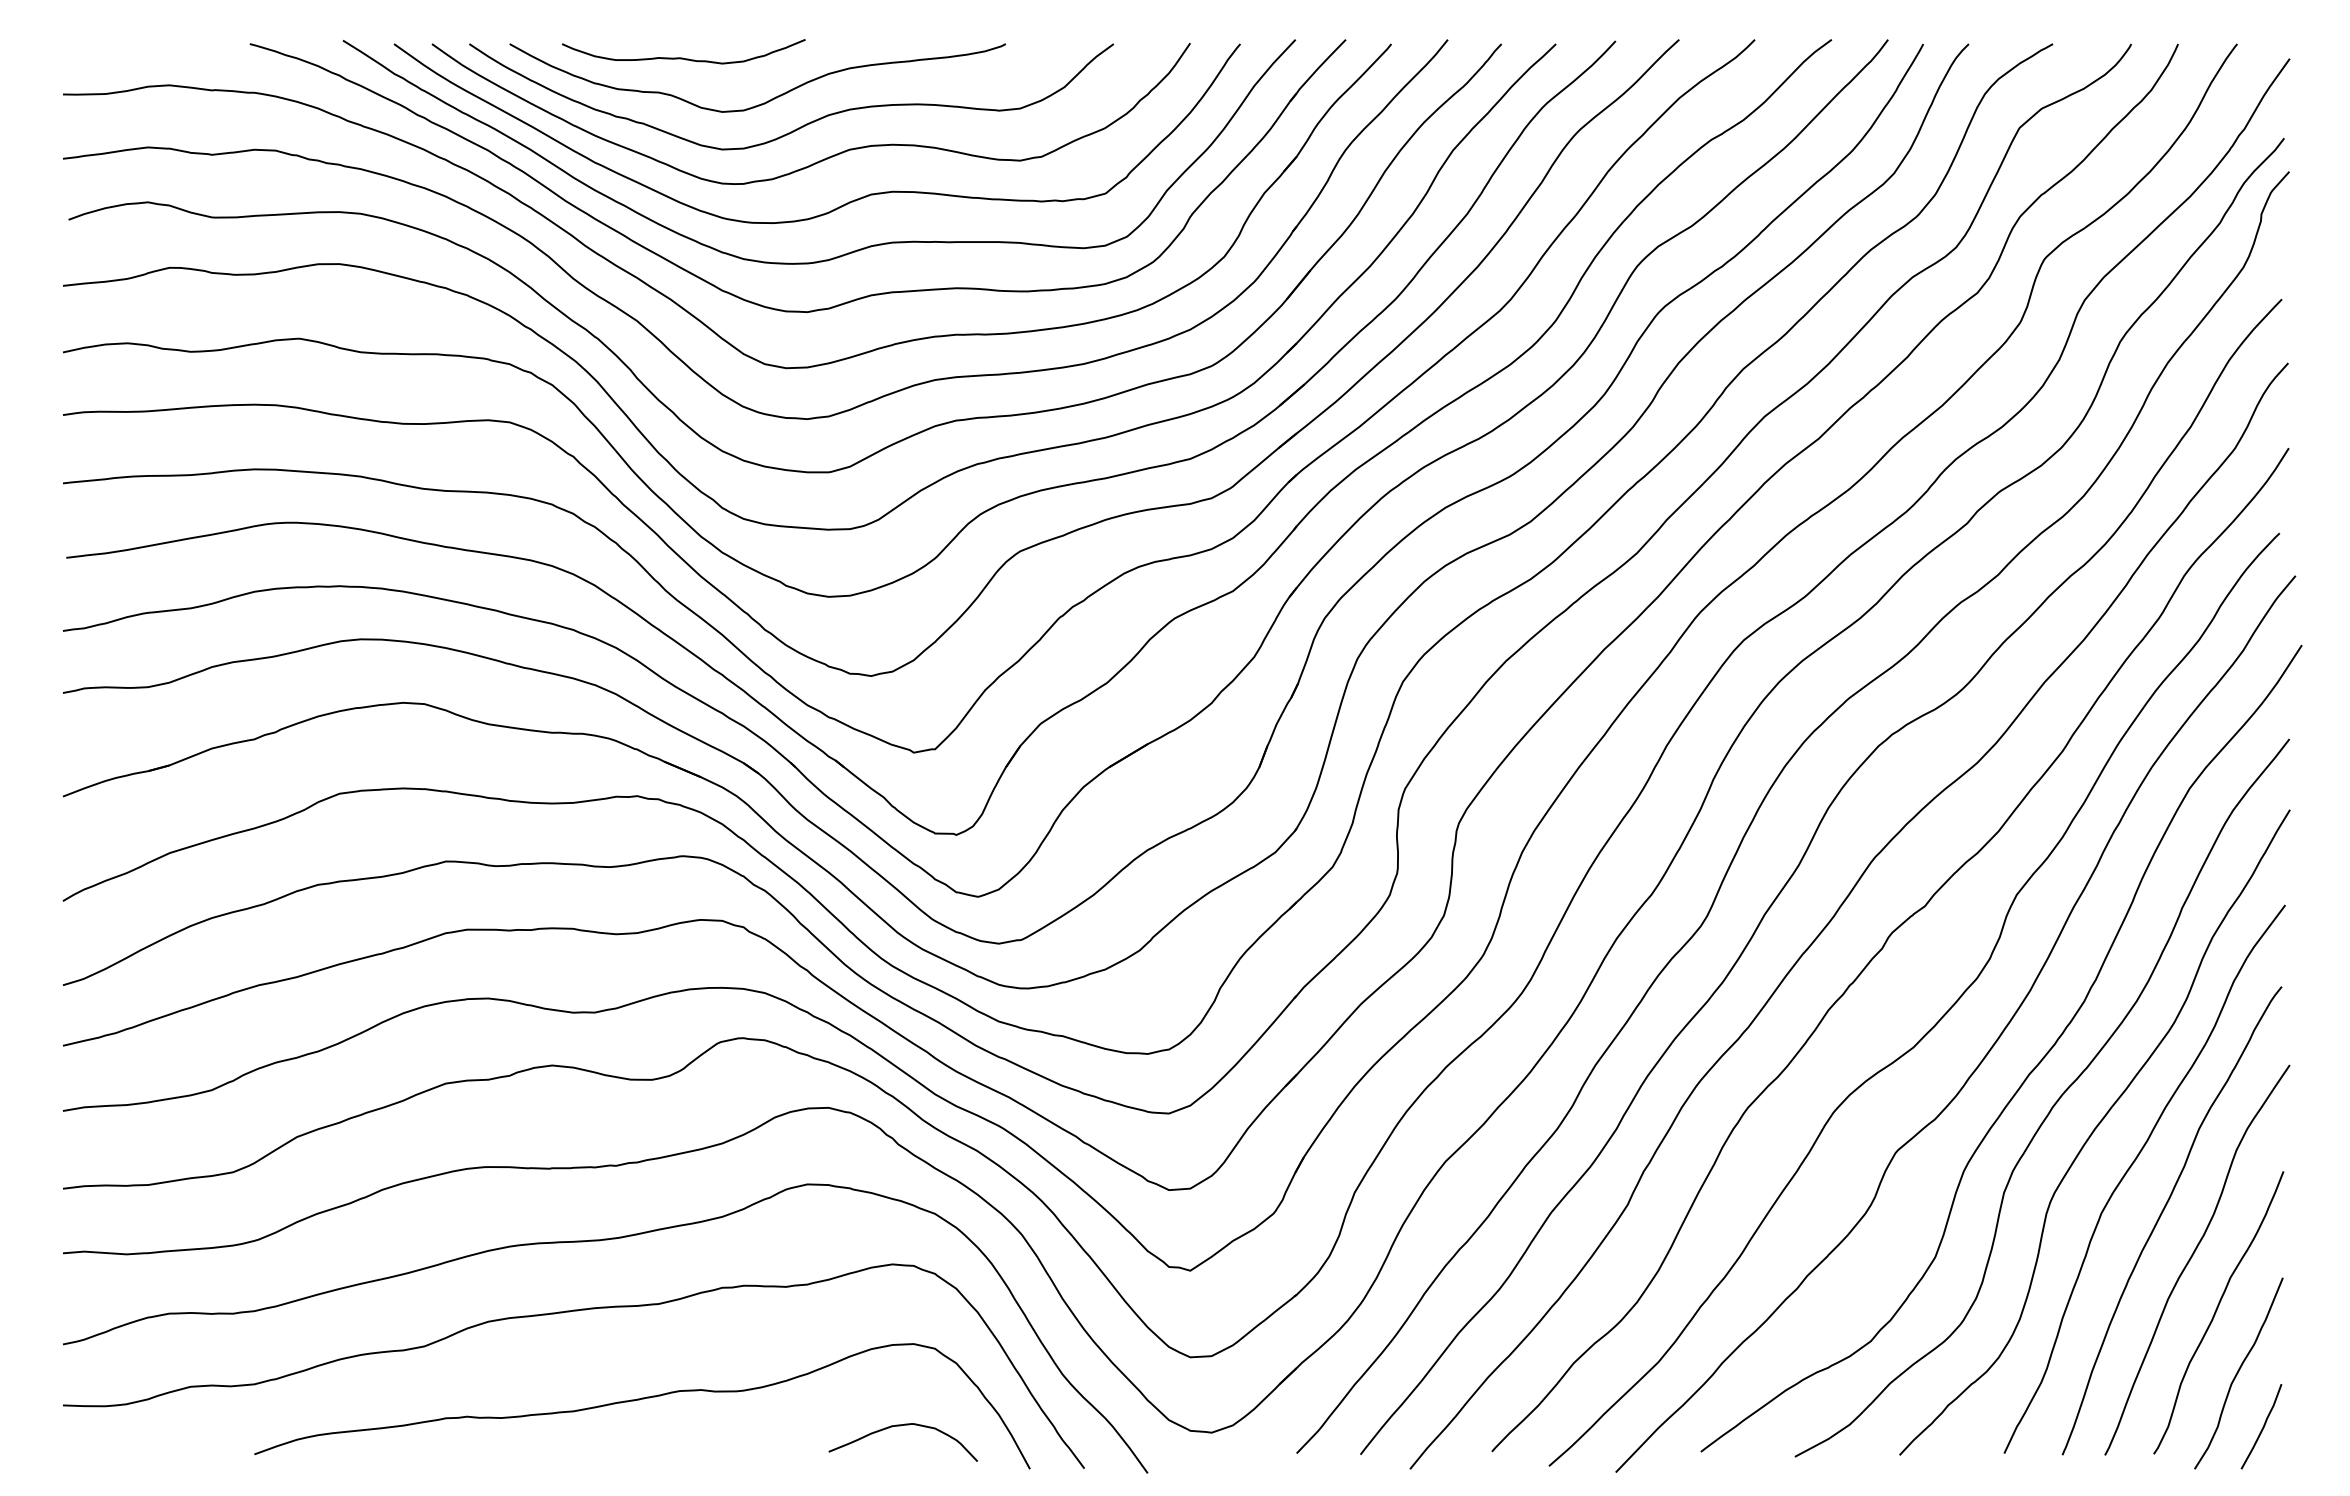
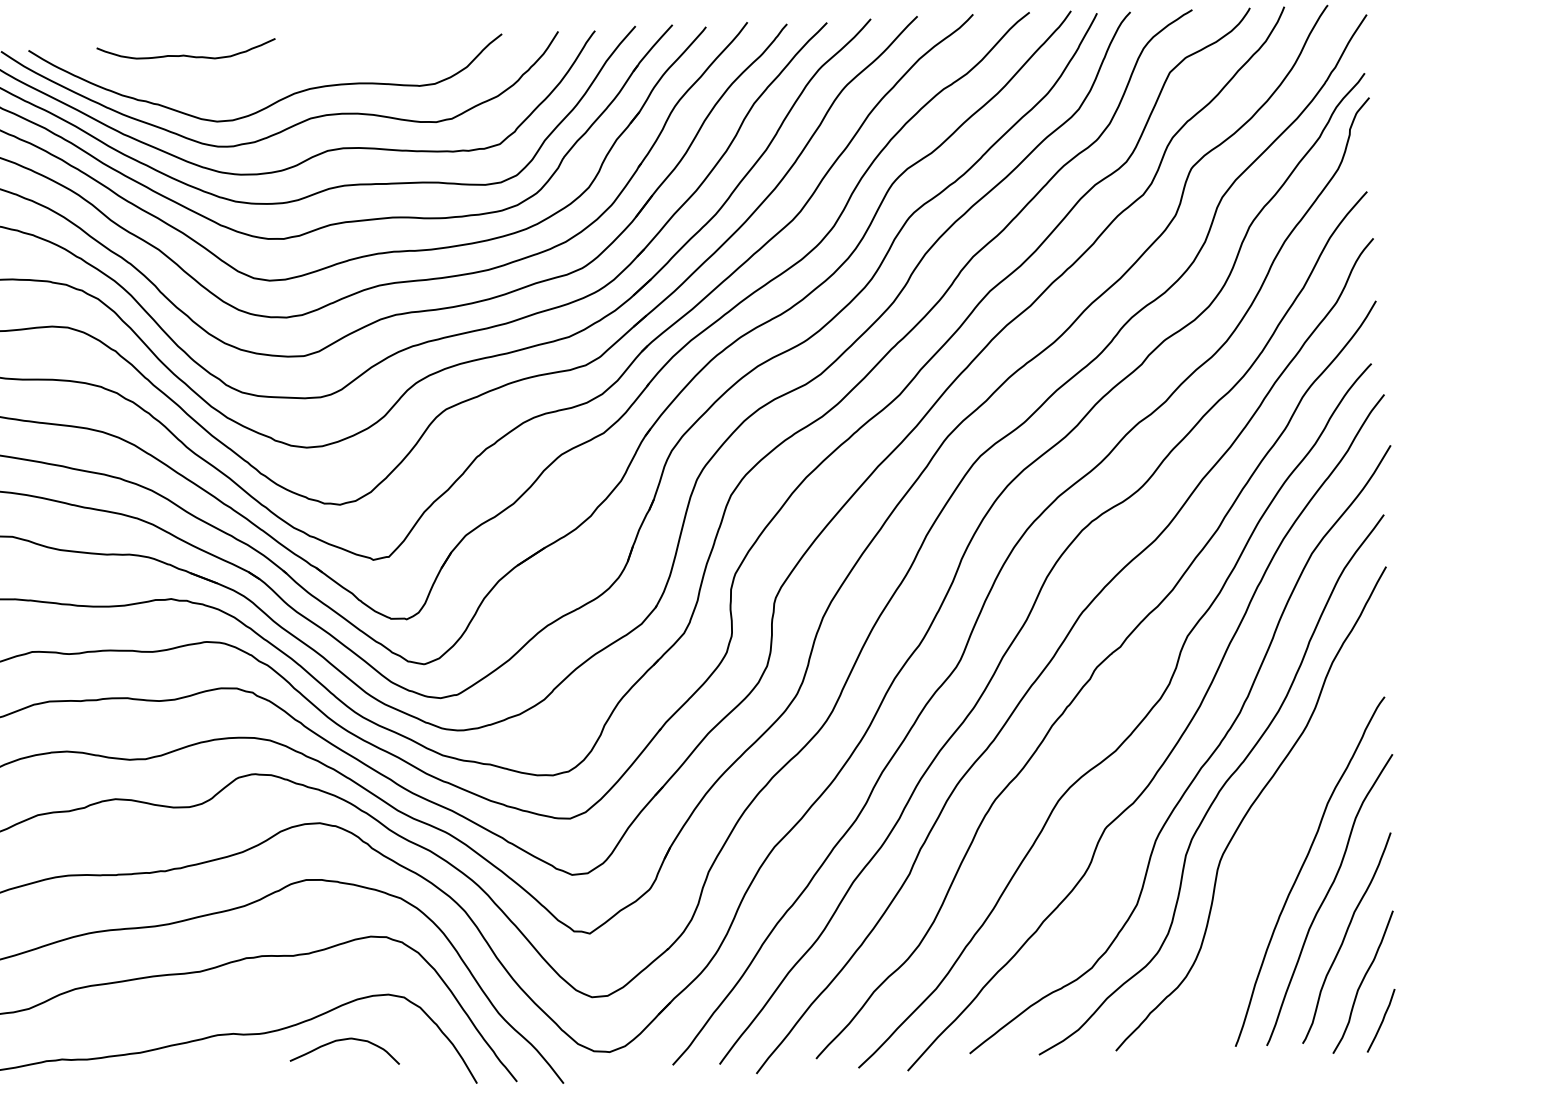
curve: (771, 98) -> (251, 82), removed
curve: (2131, 1167) -> (1278, 833), removed
curve: (901, 1426) -> (342, 1040), moved

